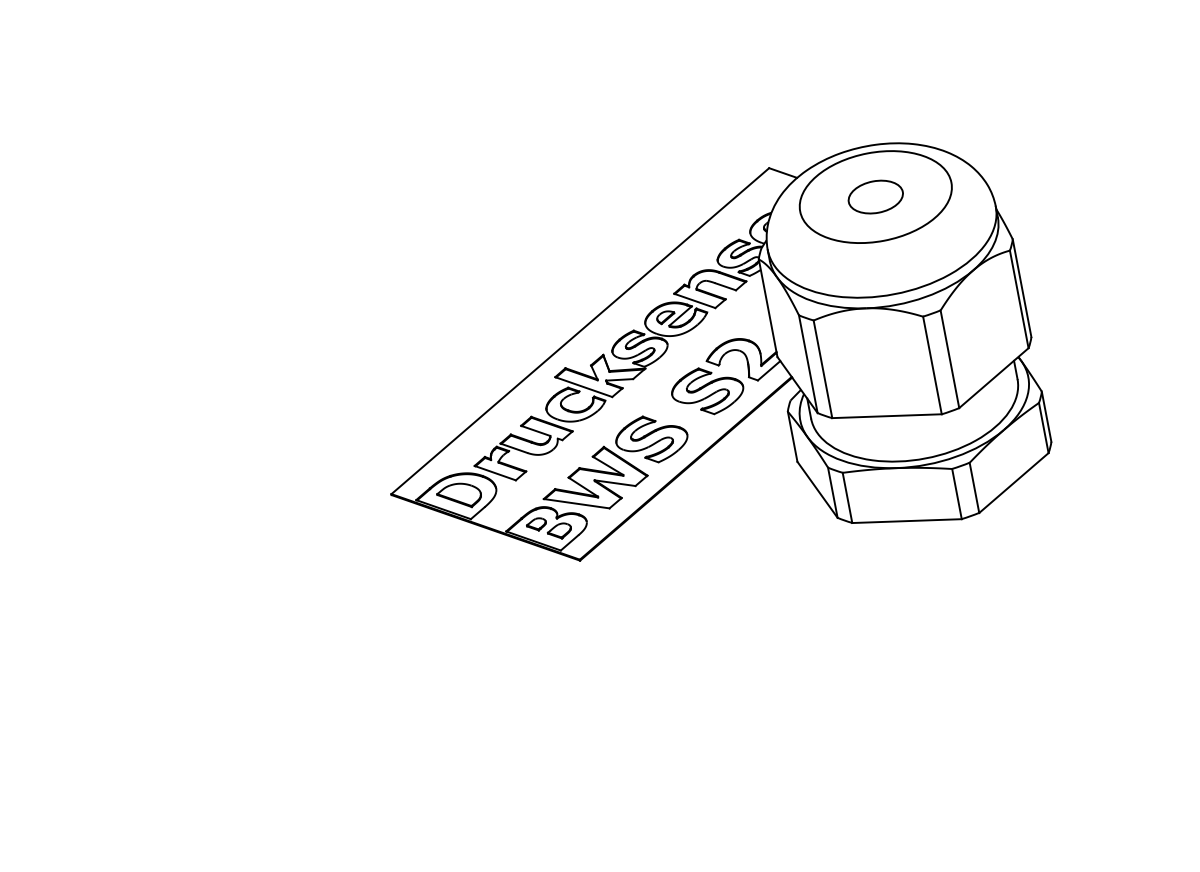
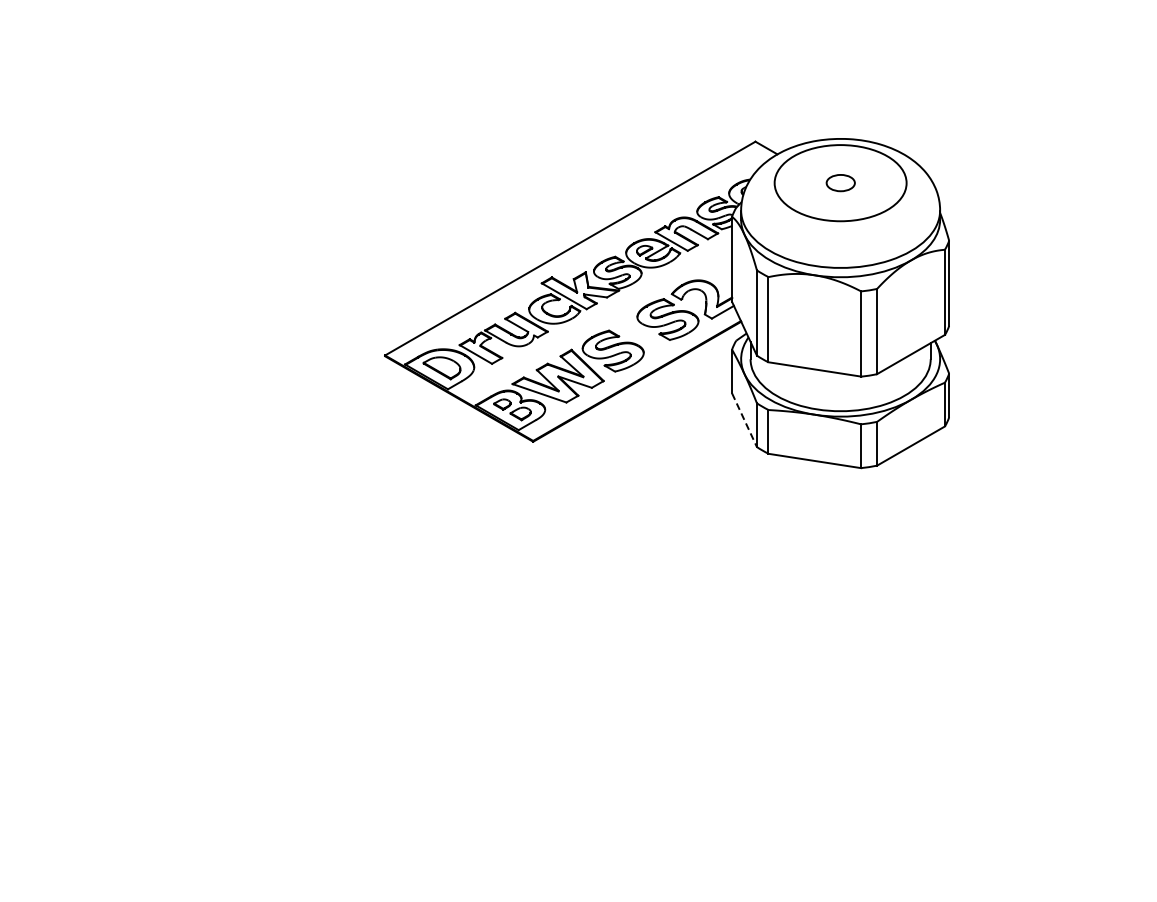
part: (875, 196) -> (840, 182), size x0.6
line: (817, 490) -> (744, 420), solid -> dashed

